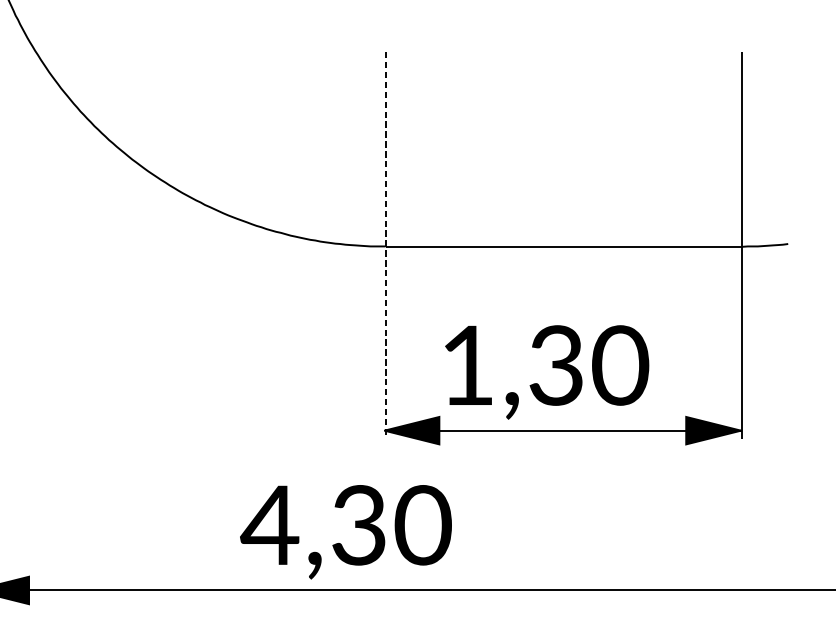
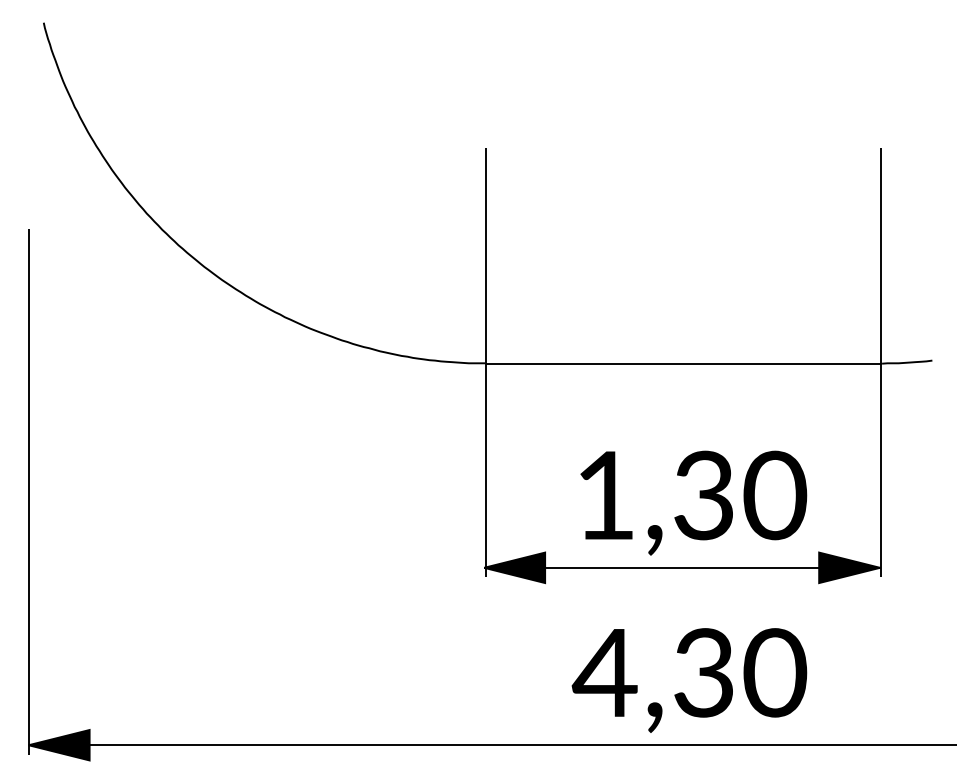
line: (385, 245) -> (485, 362), dashed -> solid
text: (546, 371) -> (693, 502), moved
text: (346, 532) -> (689, 680), moved

